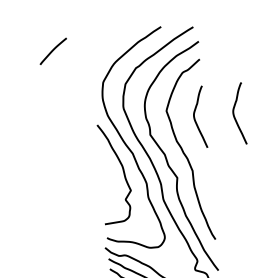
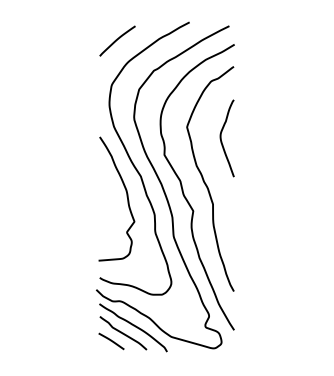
curve: (53, 50) -> (117, 40), moved
curve: (234, 114) -> (270, 138), removed

